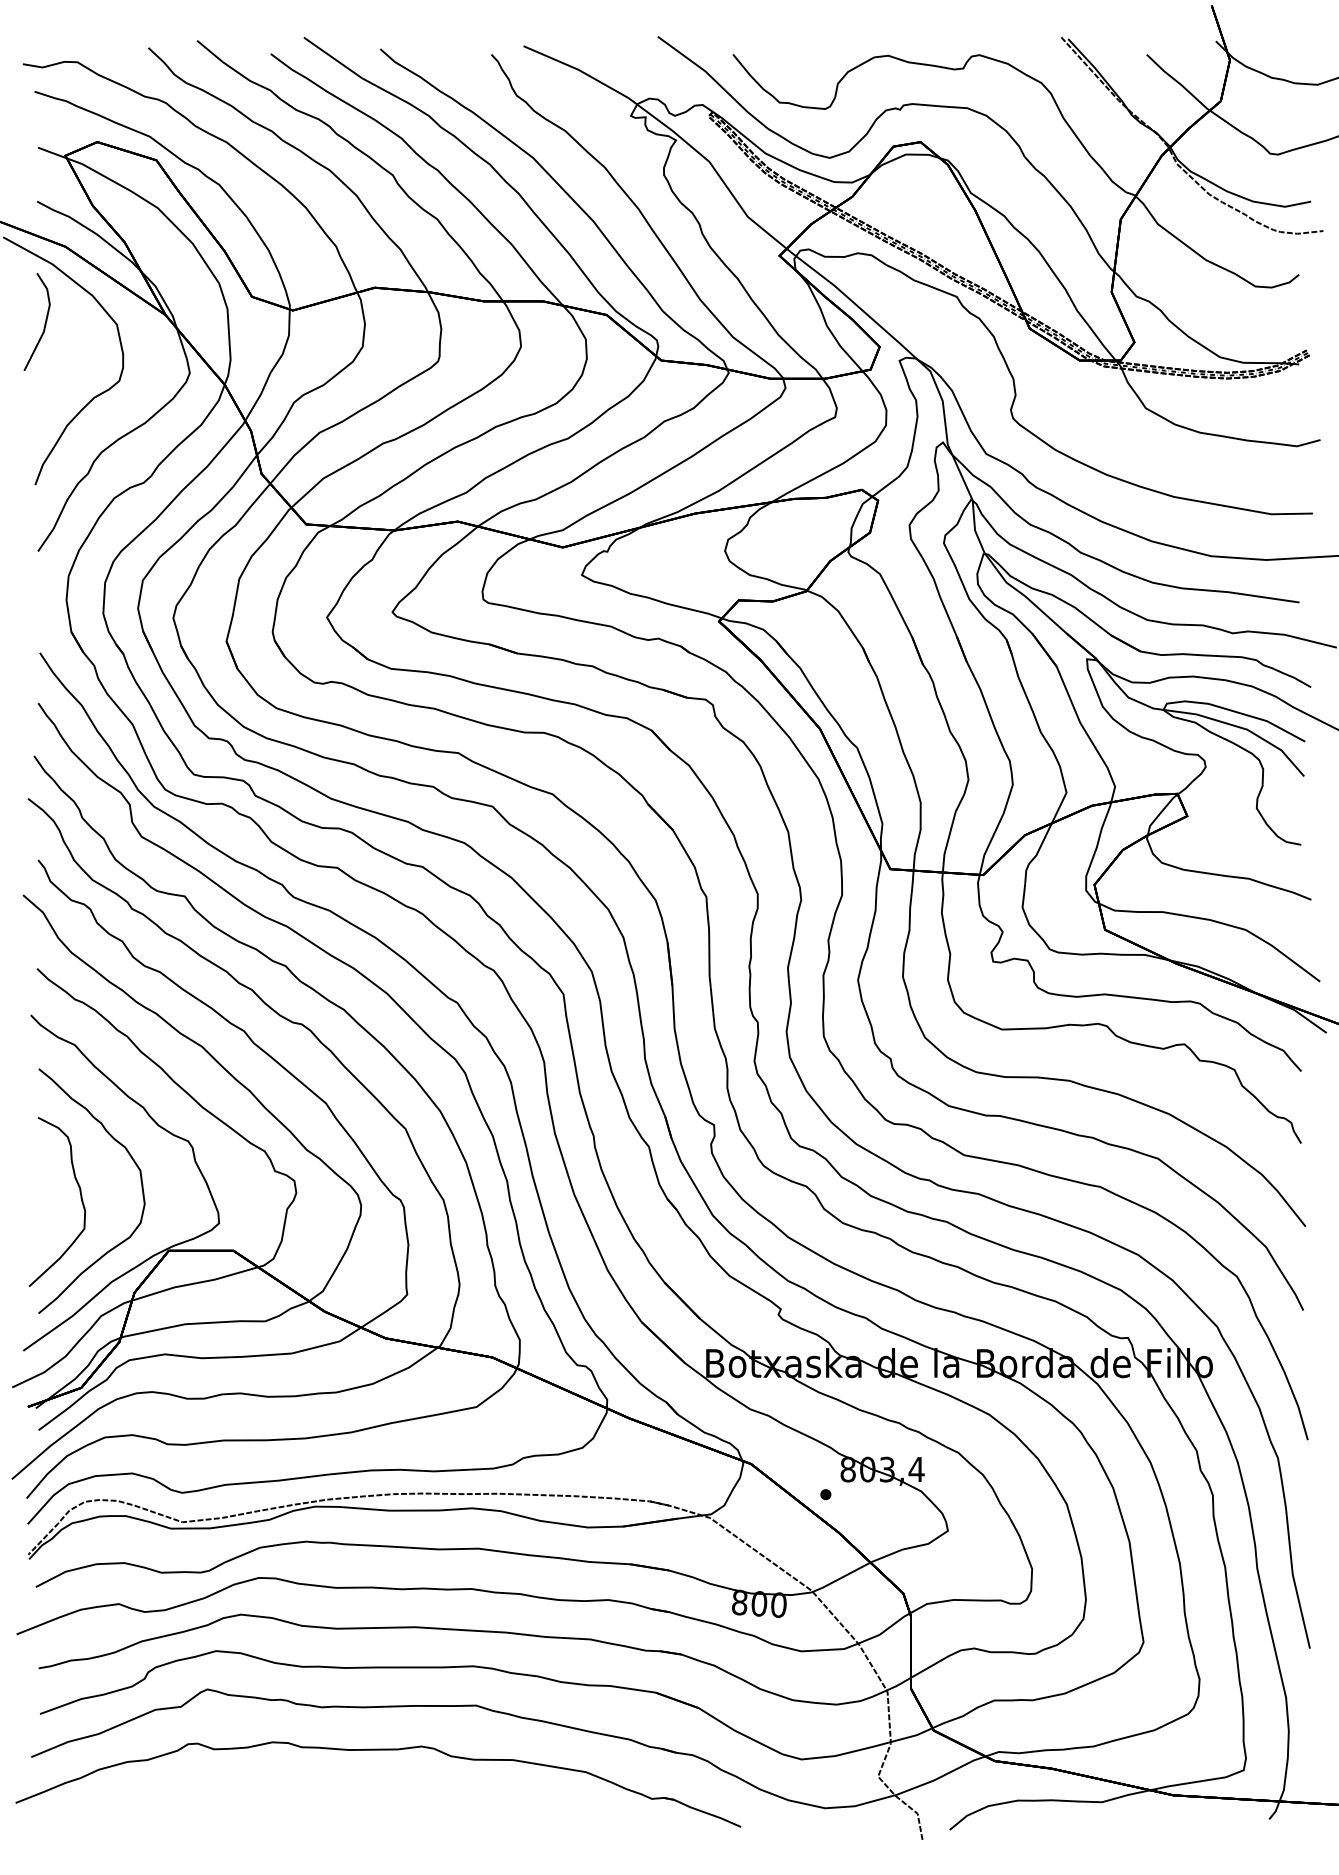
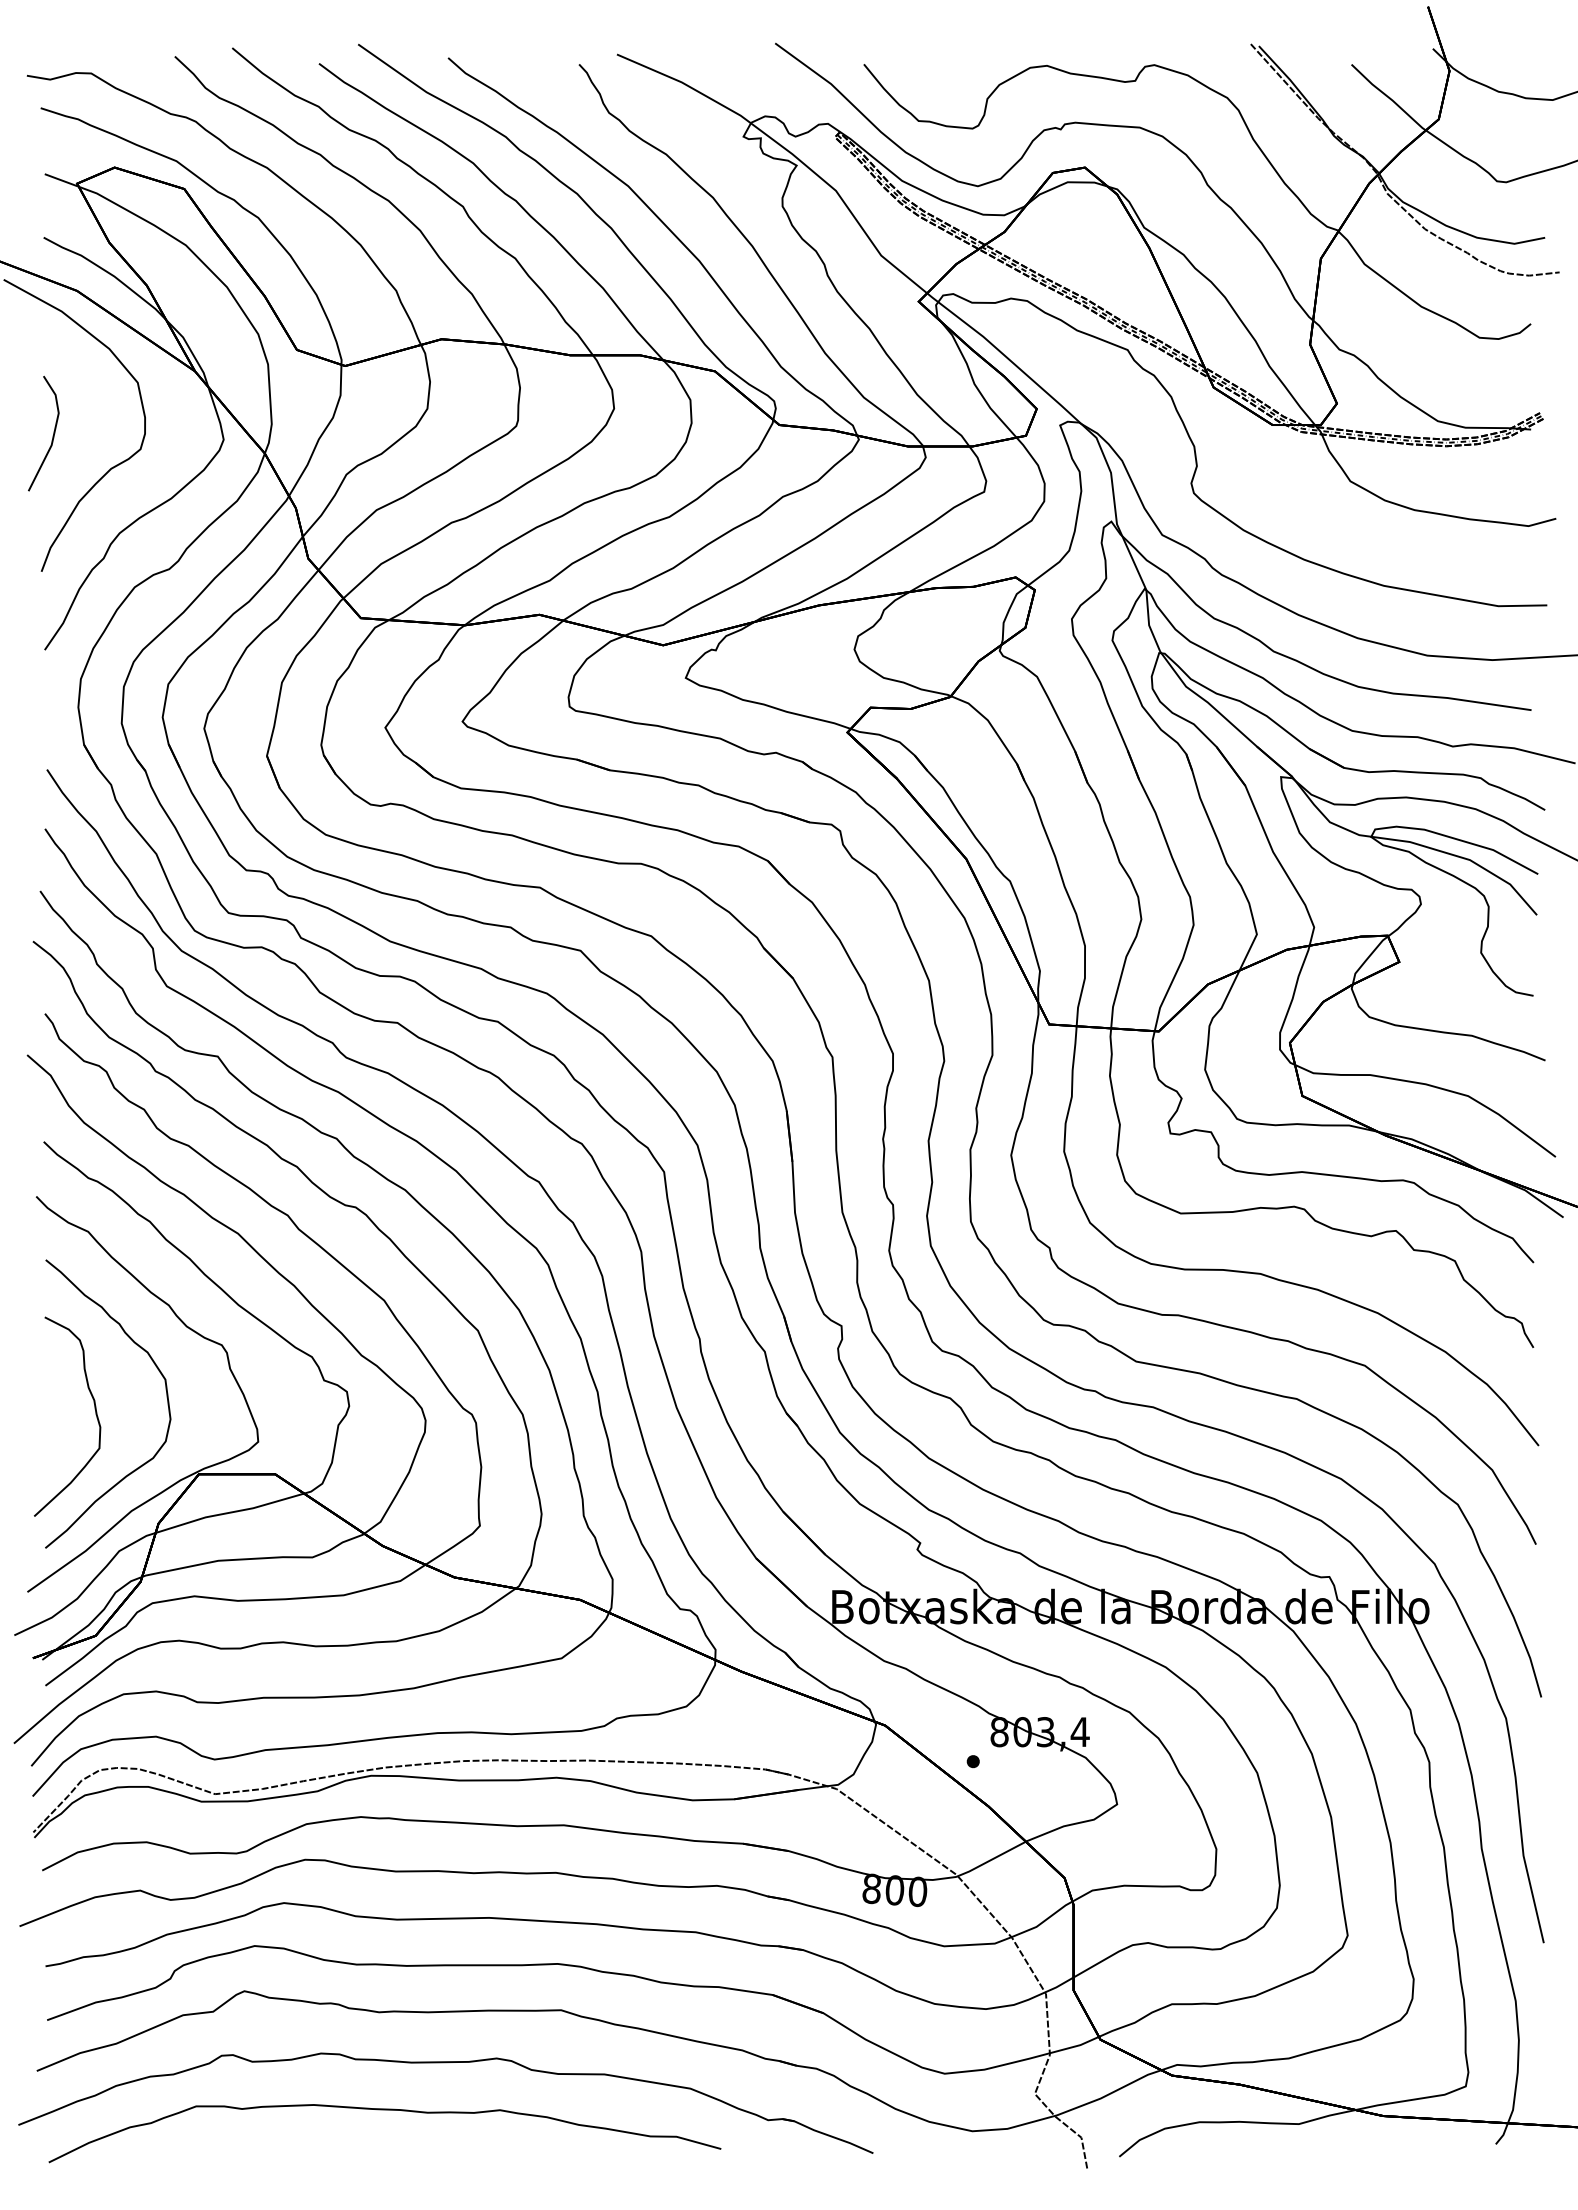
line: (44, 323) -> (52, 435), moved
curve: (326, 1790) -> (384, 2110), added

